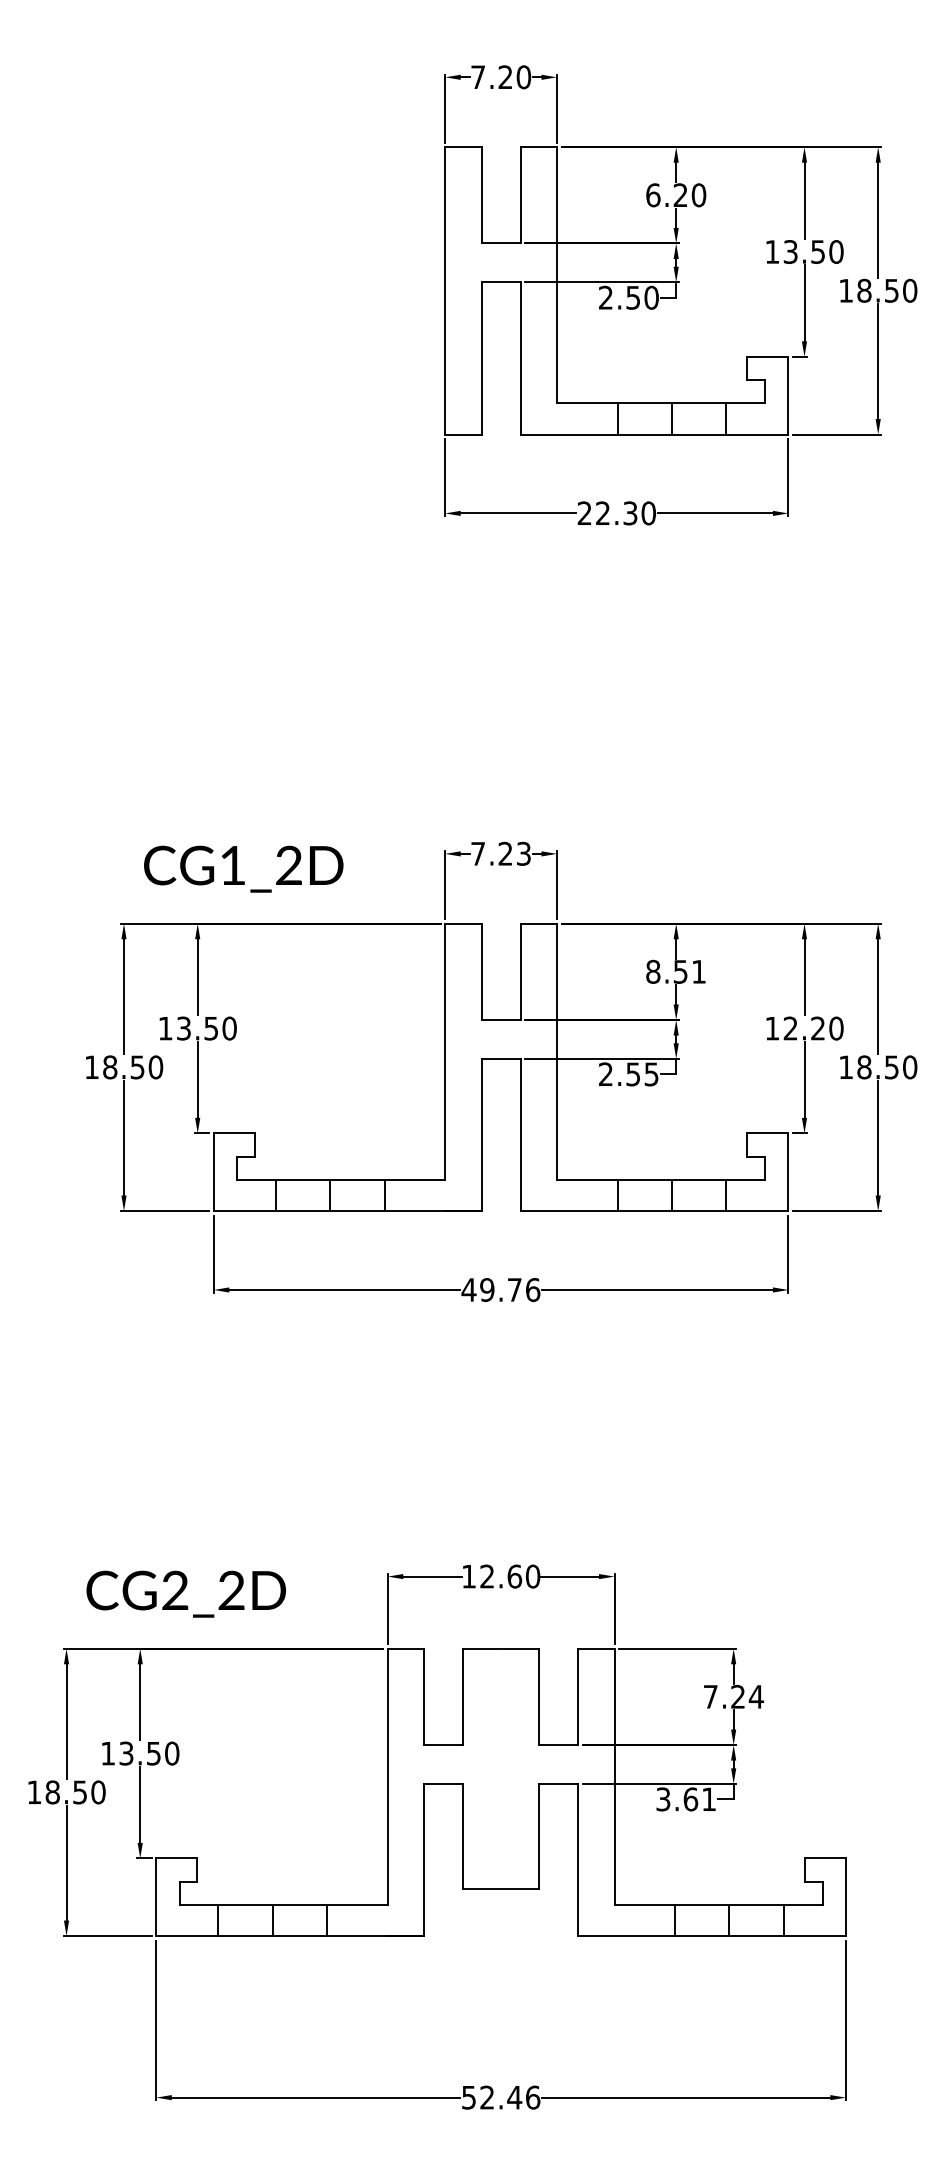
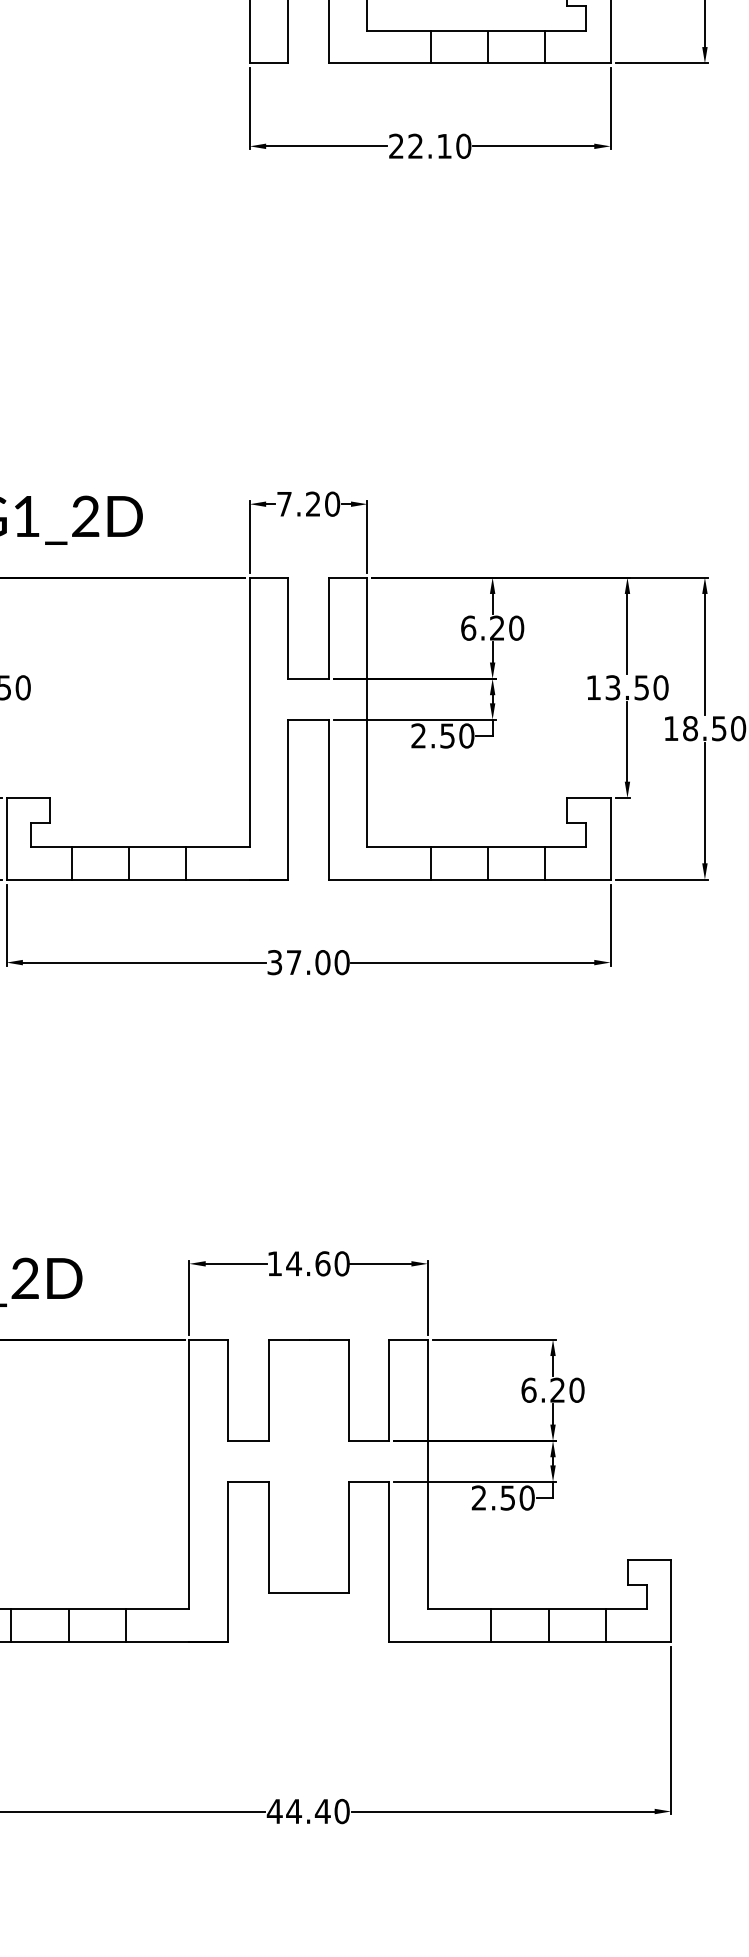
text: (630, 513) -> (444, 146), 22.30 -> 22.10
text: (523, 853) -> (332, 503), 7.23 -> 7.20
text: (676, 971) -> (492, 627), 8.51 -> 6.20
text: (803, 1028) -> (626, 687), 12.20 -> 13.50
text: (651, 1074) -> (466, 736), 2.55 -> 2.50
text: (500, 1289) -> (307, 962), 49.76 -> 37.00
text: (486, 1576) -> (293, 1263), 12.60 -> 14.60
text: (733, 1696) -> (552, 1389), 7.24 -> 6.20
text: (686, 1799) -> (503, 1498), 3.61 -> 2.50
text: (500, 2097) -> (307, 1811), 52.46 -> 44.40

